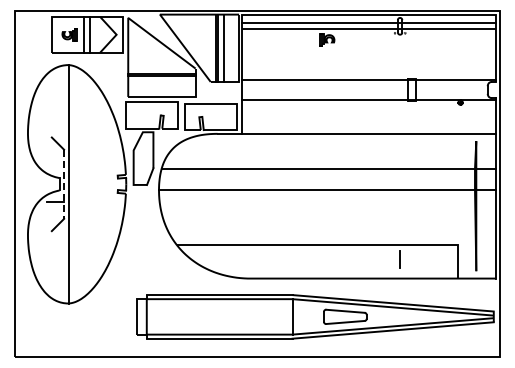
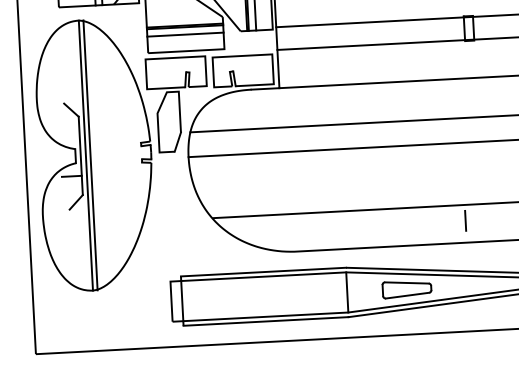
line: (161, 82) -> (185, 34), added
line: (64, 184) -> (81, 156), dashed -> solid
line: (72, 184) -> (90, 155), added

